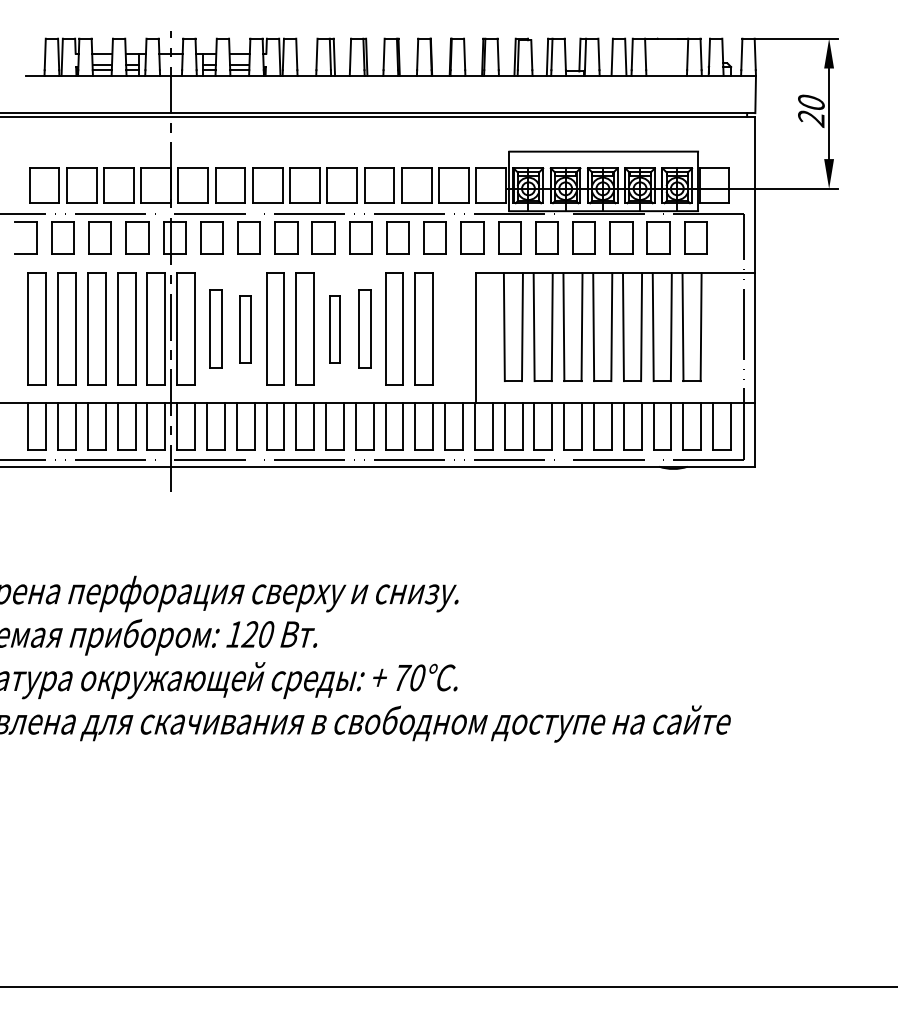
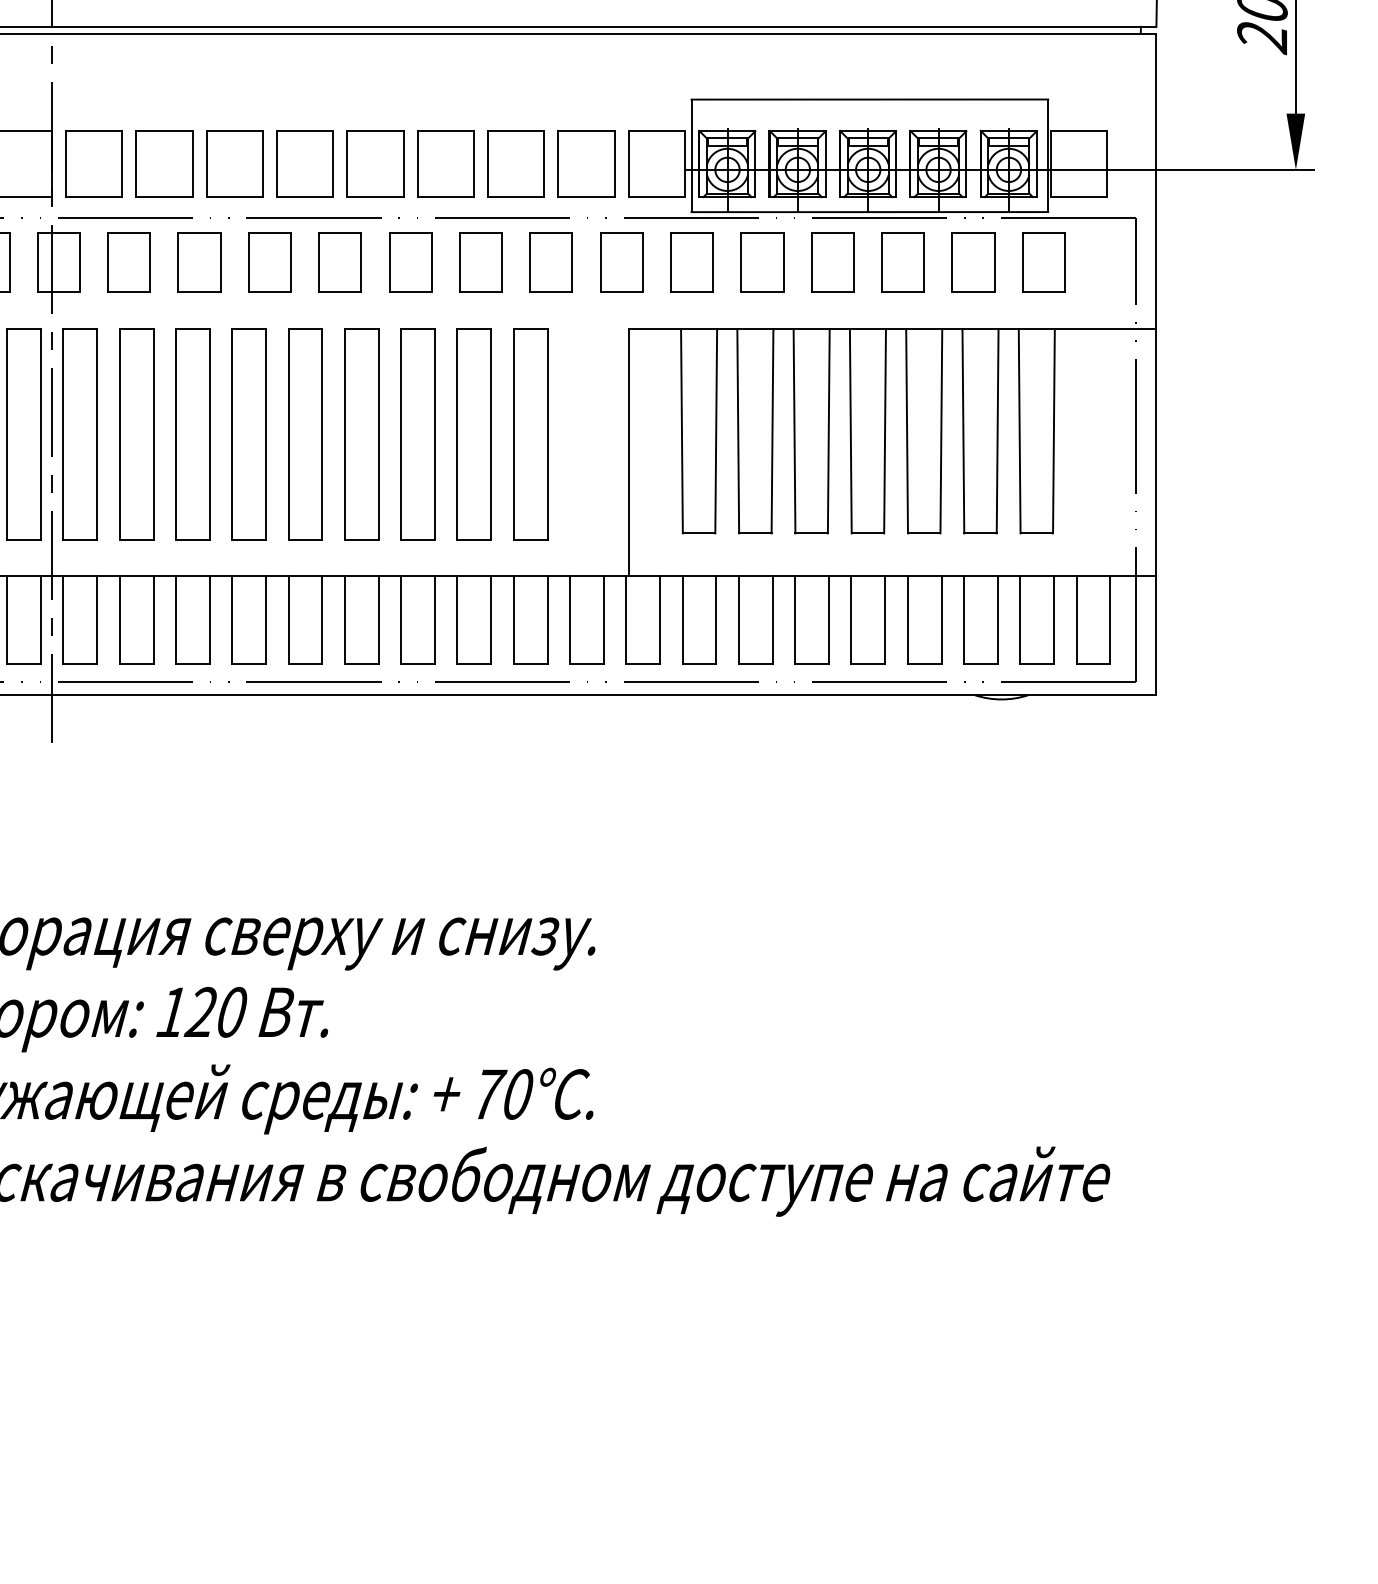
part: (215, 328) -> (135, 433), size x1.43
part: (245, 328) -> (192, 433), size x1.67
part: (334, 328) -> (360, 433), size x1.67
part: (364, 328) -> (417, 433), size x1.43

